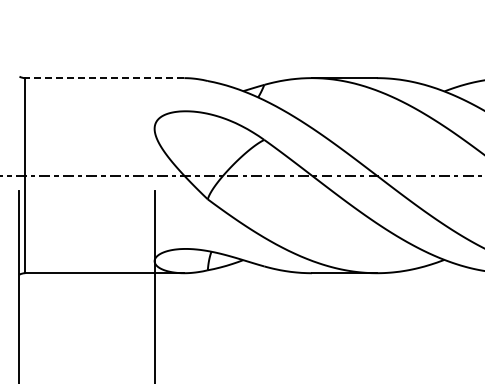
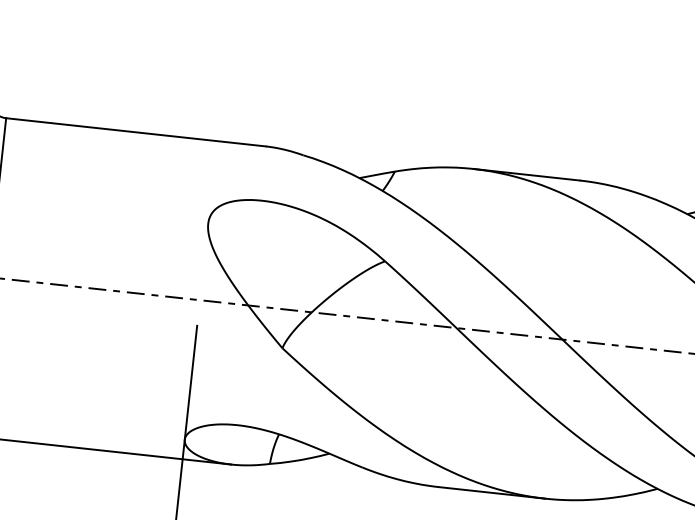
line: (104, 78) -> (135, 132), dashed -> solid

